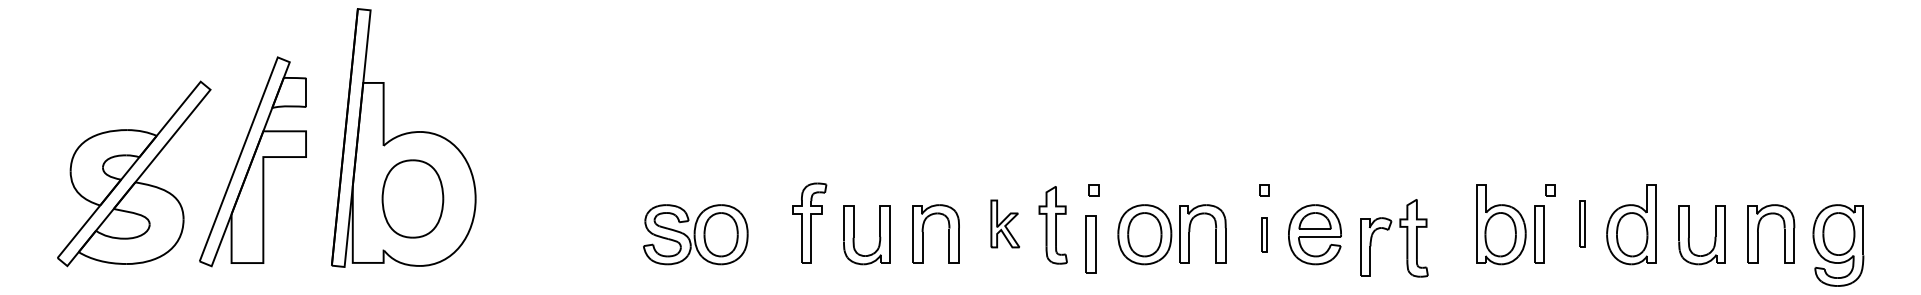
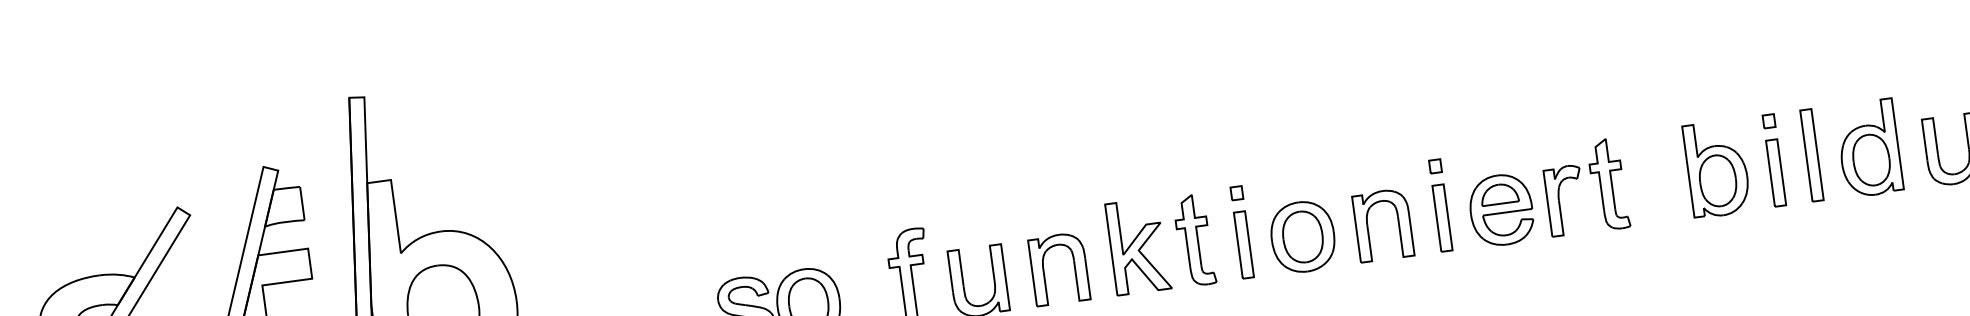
part: (1005, 223) -> (1138, 245), size x1.67
part: (1582, 223) -> (1811, 154), size x1.67
part: (1389, 230) -> (1578, 179), moved
part: (1190, 231) -> (1368, 224), moved
part: (1264, 234) -> (1442, 217), size x1.67
part: (1539, 234) -> (1776, 172), moved
part: (1090, 244) -> (1243, 244), moved

